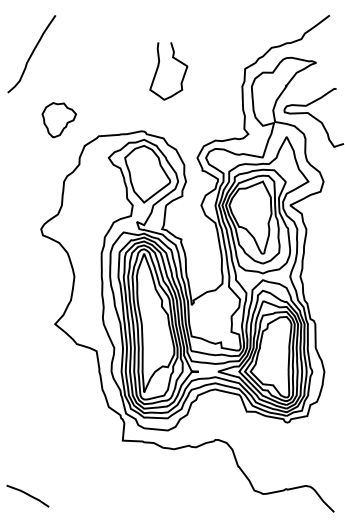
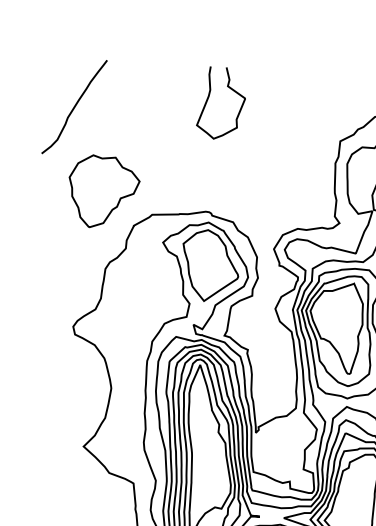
curve: (158, 69) -> (208, 100), moved
part: (59, 119) -> (104, 190), size x1.67

